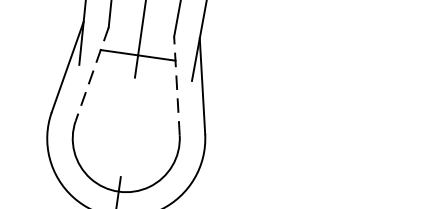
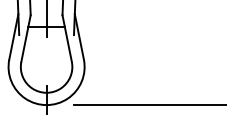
line: (93, 74) -> (26, 38), dashed -> solid
line: (177, 86) -> (67, 38), dashed -> solid

